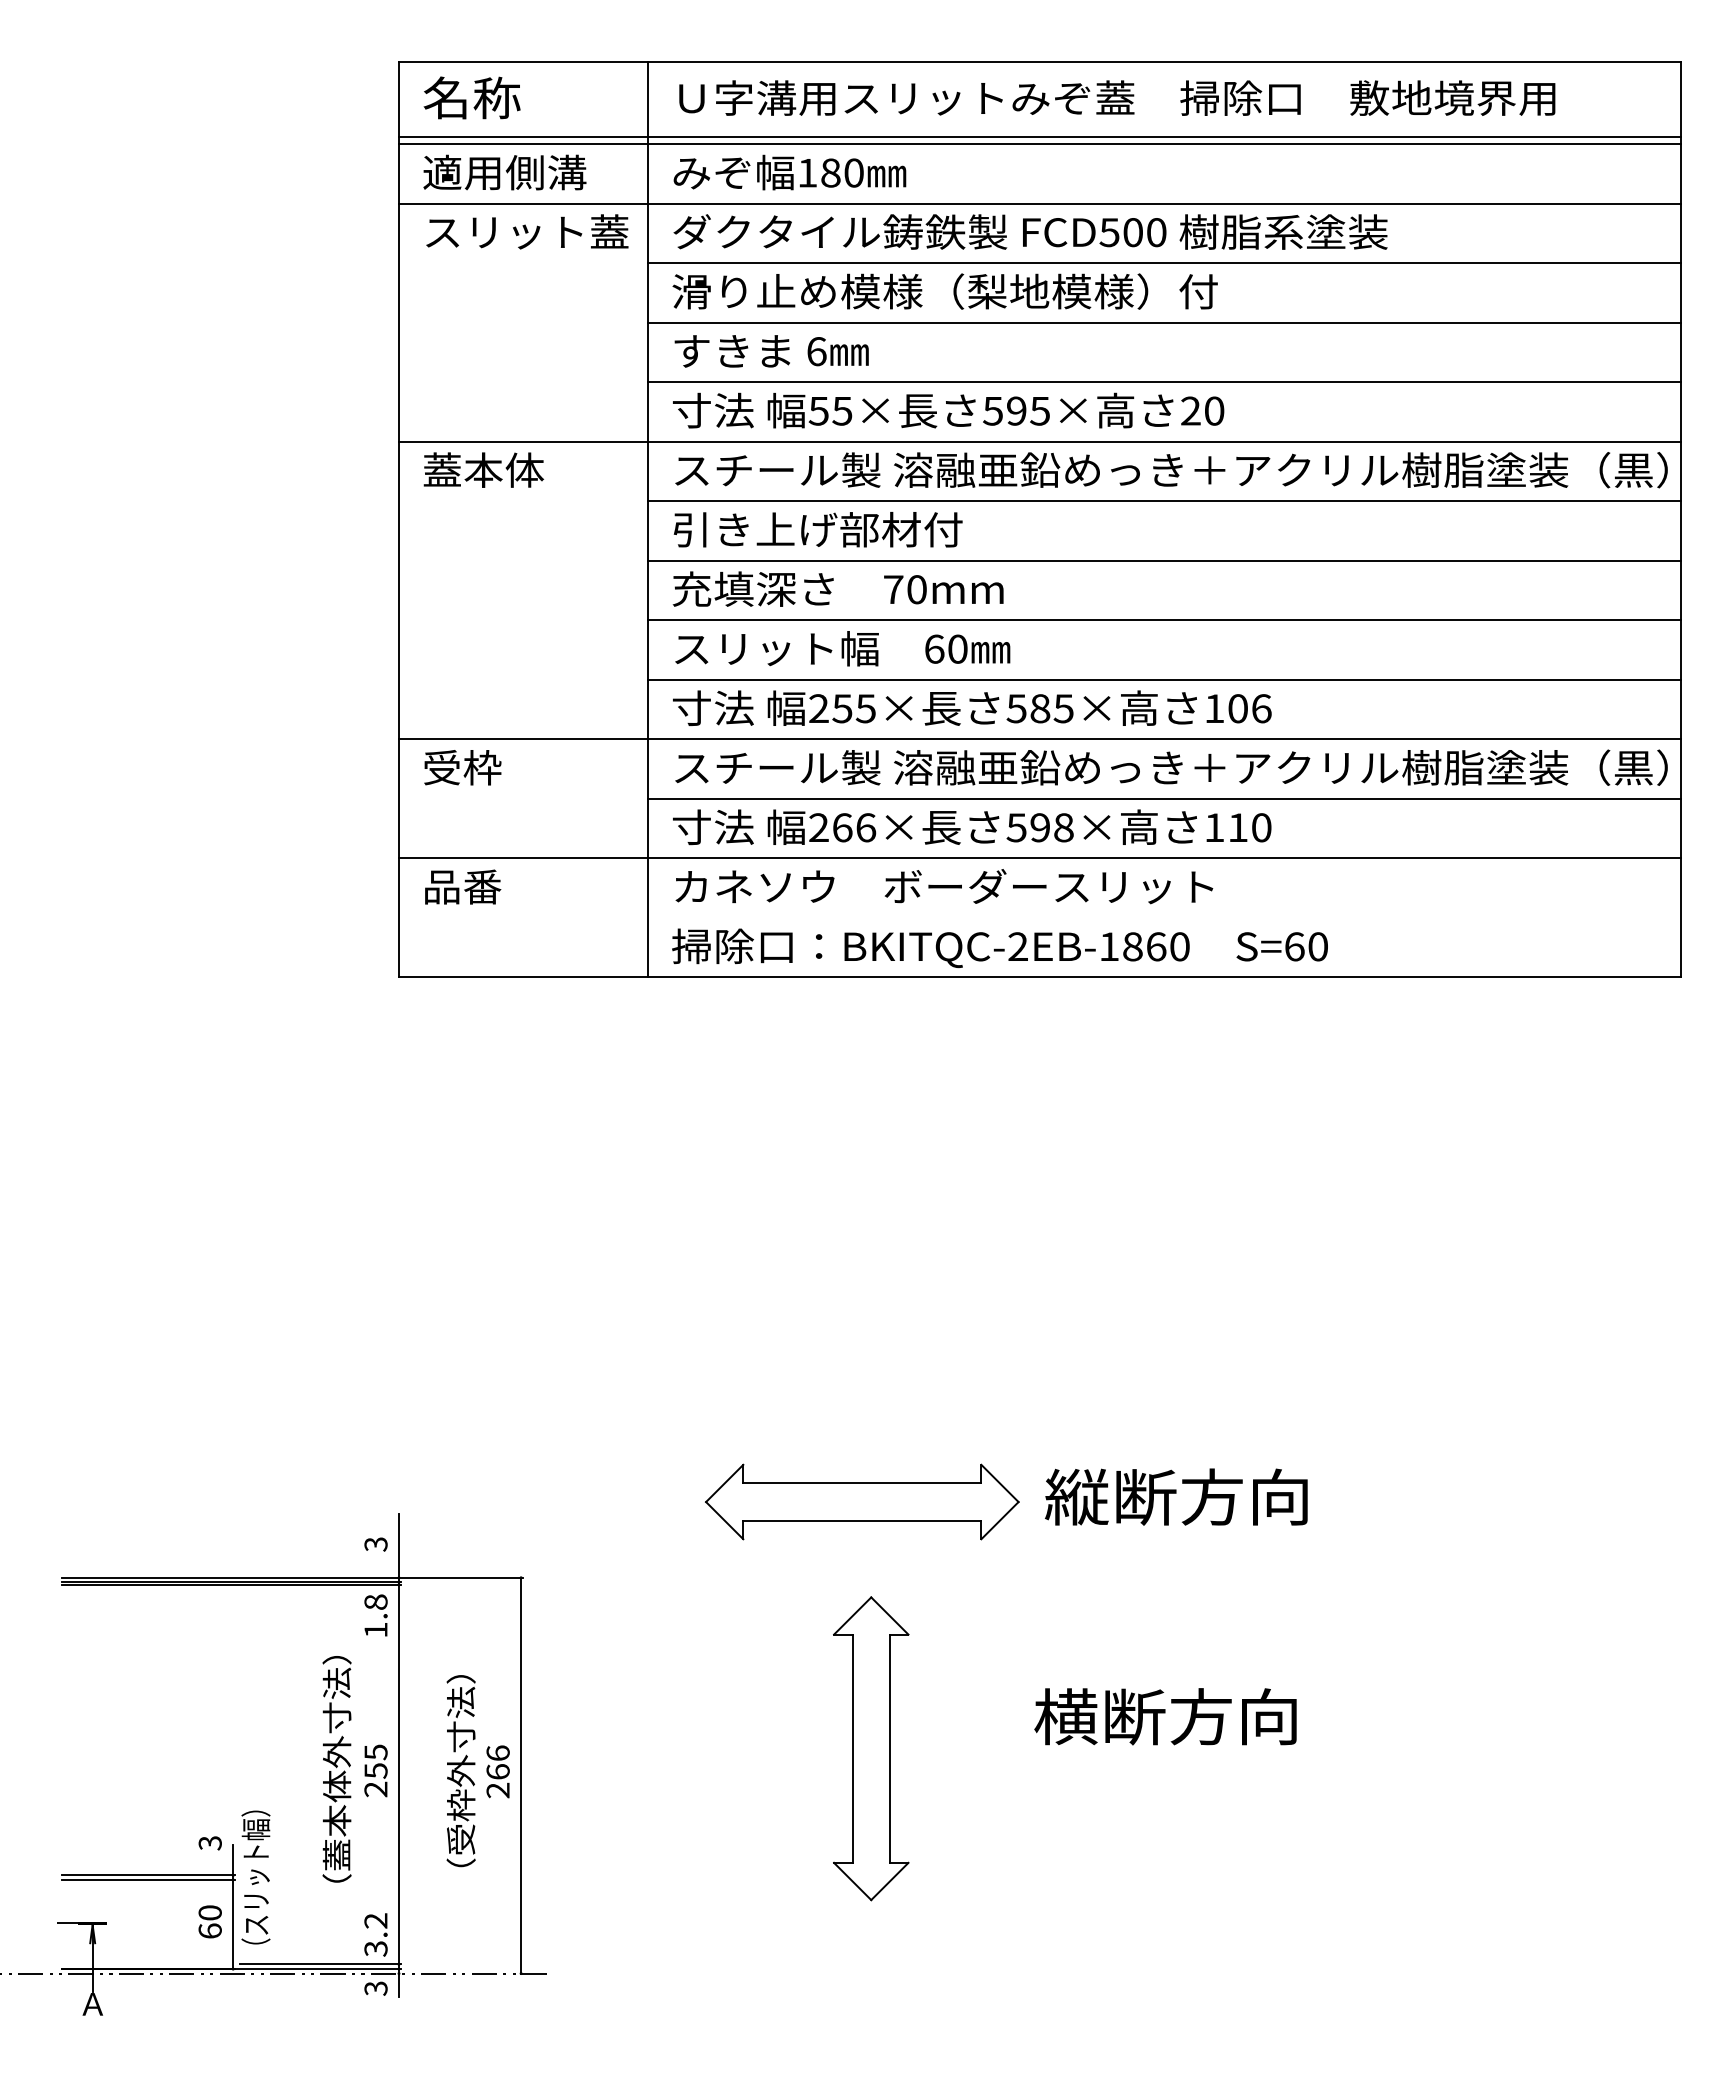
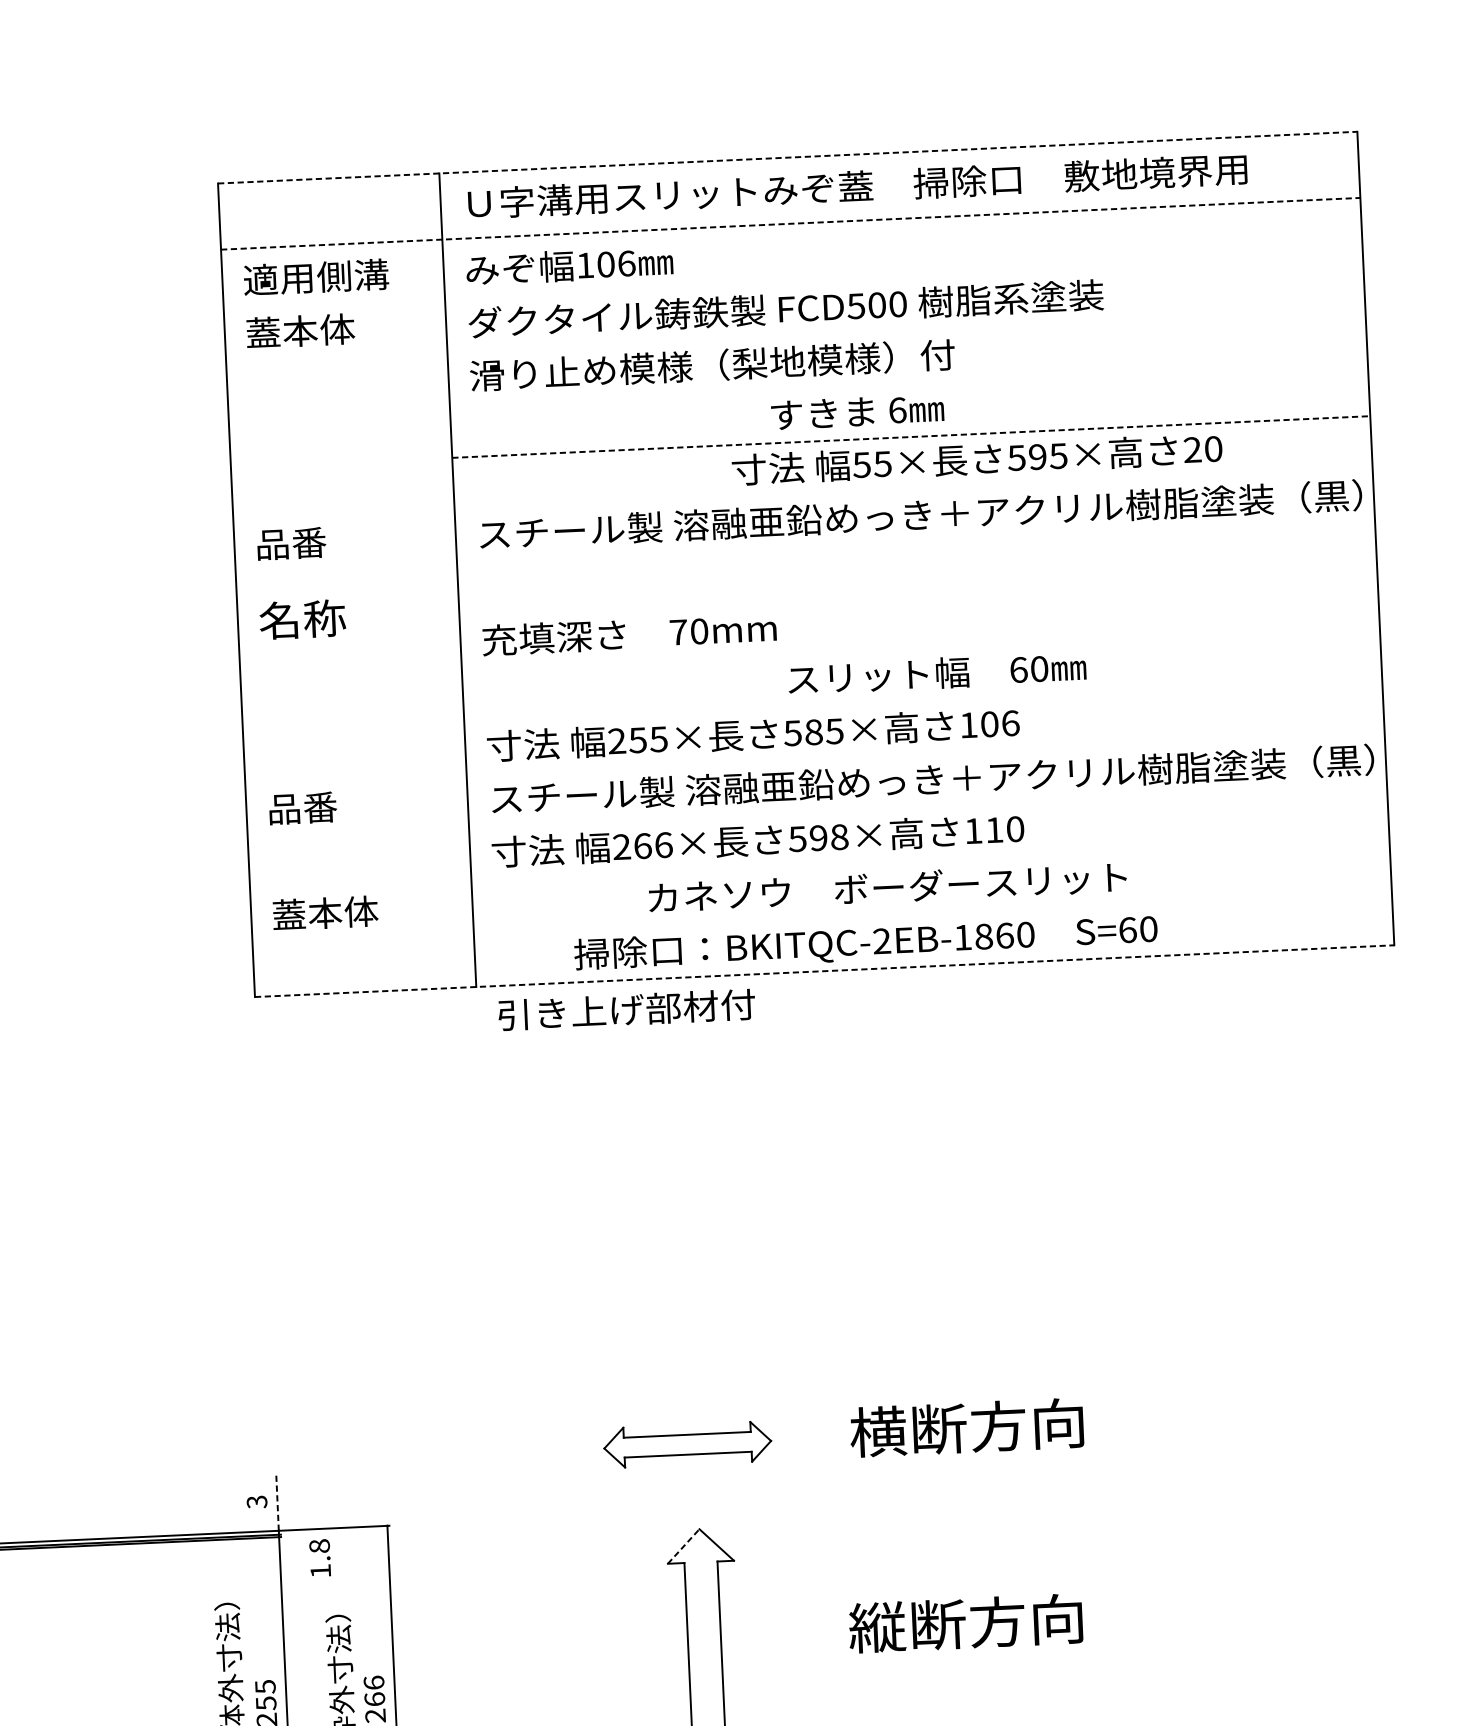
line: (1040, 62) -> (787, 157), solid -> dashed
text: (471, 97) -> (302, 619), moved
line: (1040, 136) -> (790, 223), solid -> dashed
line: (1040, 144) -> (791, 230), removed
text: (842, 172) -> (616, 263), 180 -> 106
line: (1040, 203) -> (793, 283), removed
text: (525, 231) -> (336, 328), スリット蓋 -> 蓋本体
line: (1164, 263) -> (906, 331), removed
line: (1164, 322) -> (908, 383), removed
text: (771, 351) -> (857, 412), moved
line: (1165, 382) -> (911, 437), solid -> dashed
text: (948, 410) -> (977, 459), moved
line: (1040, 441) -> (803, 494), removed
text: (483, 469) -> (309, 542), 蓋本体 -> 品番
line: (1164, 501) -> (915, 543), removed
text: (817, 529) -> (626, 1009), moved
line: (1164, 560) -> (918, 595), removed
line: (1164, 620) -> (920, 648), removed
text: (842, 648) -> (936, 673), moved
line: (1164, 679) -> (923, 701), removed
line: (1040, 739) -> (815, 759), removed
text: (462, 767) -> (302, 807), 受枠 -> 品番
line: (1164, 798) -> (927, 807), removed
line: (1040, 858) -> (820, 865), removed
text: (482, 886) -> (325, 912), 品番 -> 蓋本体
text: (944, 886) -> (887, 887), moved
text: (999, 948) -> (865, 943), moved
line: (1040, 977) -> (824, 971), solid -> dashed
text: (1076, 1496) -> (877, 1431), 縦断方向 -> 横断方向
part: (862, 1501) -> (687, 1444), size x0.6
line: (398, 1546) -> (277, 1503), solid -> dashed
text: (375, 1615) -> (319, 1558), moved
line: (853, 1615) -> (684, 1545), solid -> dashed
text: (1065, 1716) -> (876, 1627), 横断方向 -> 縦断方向

